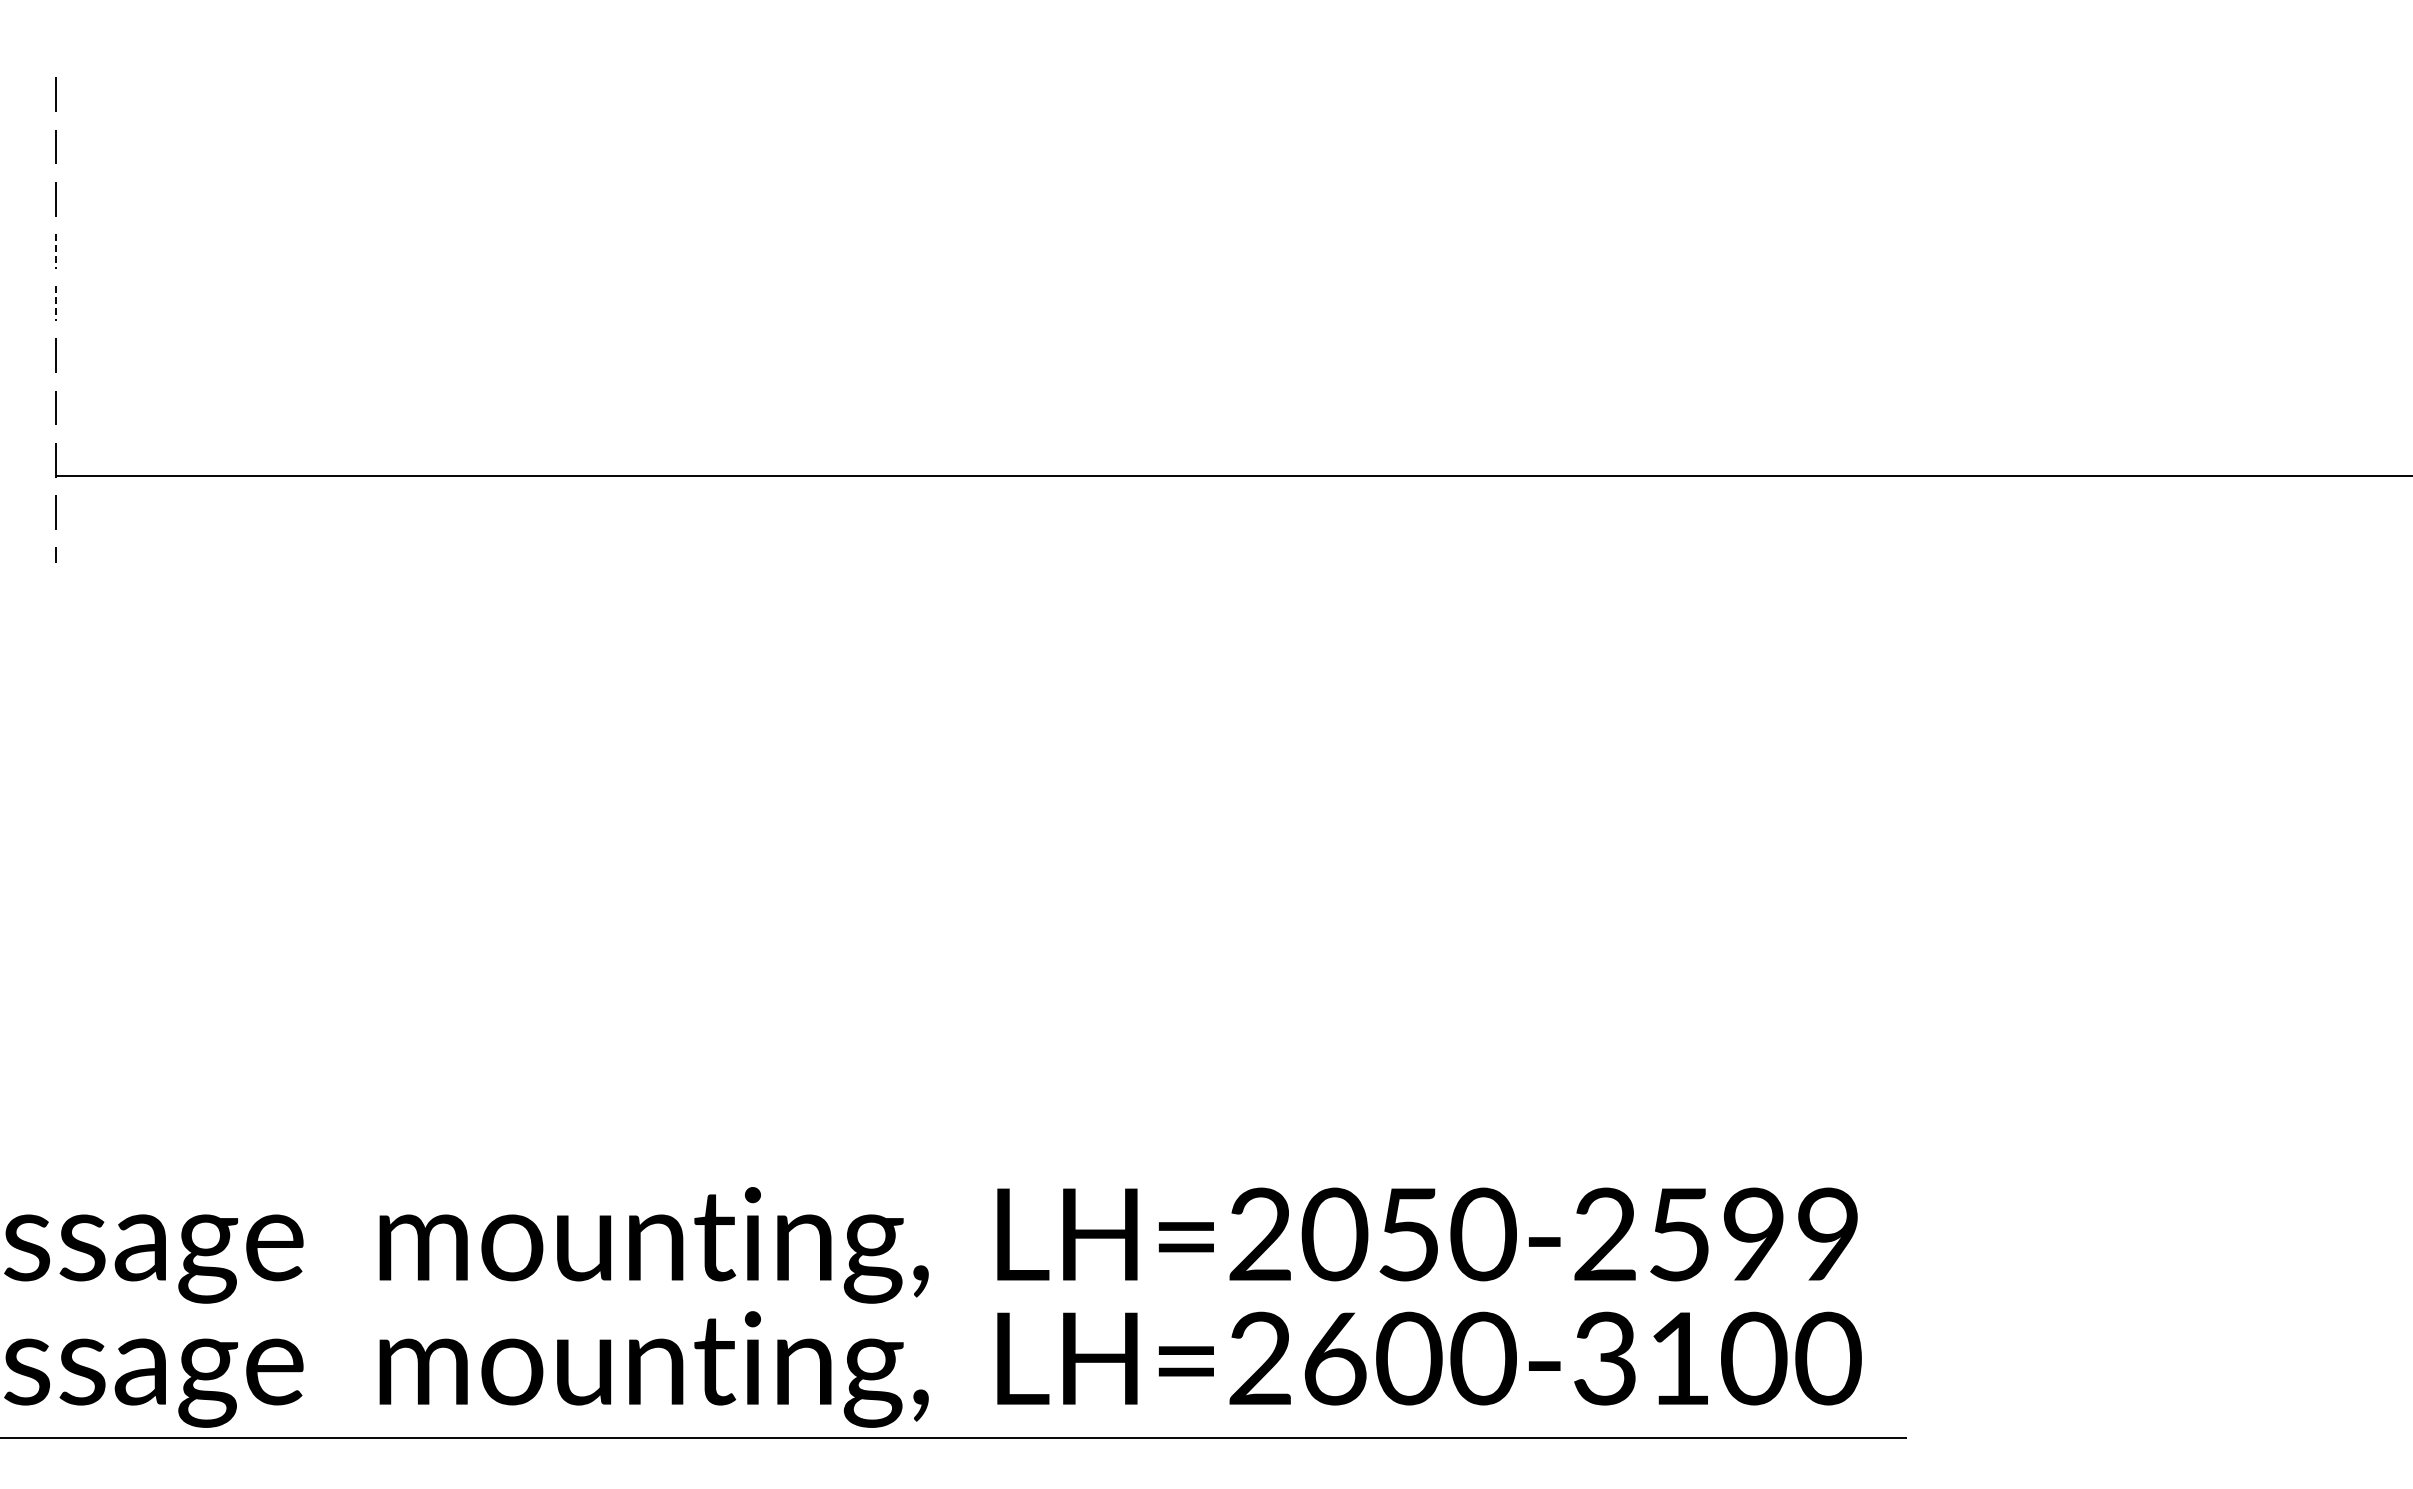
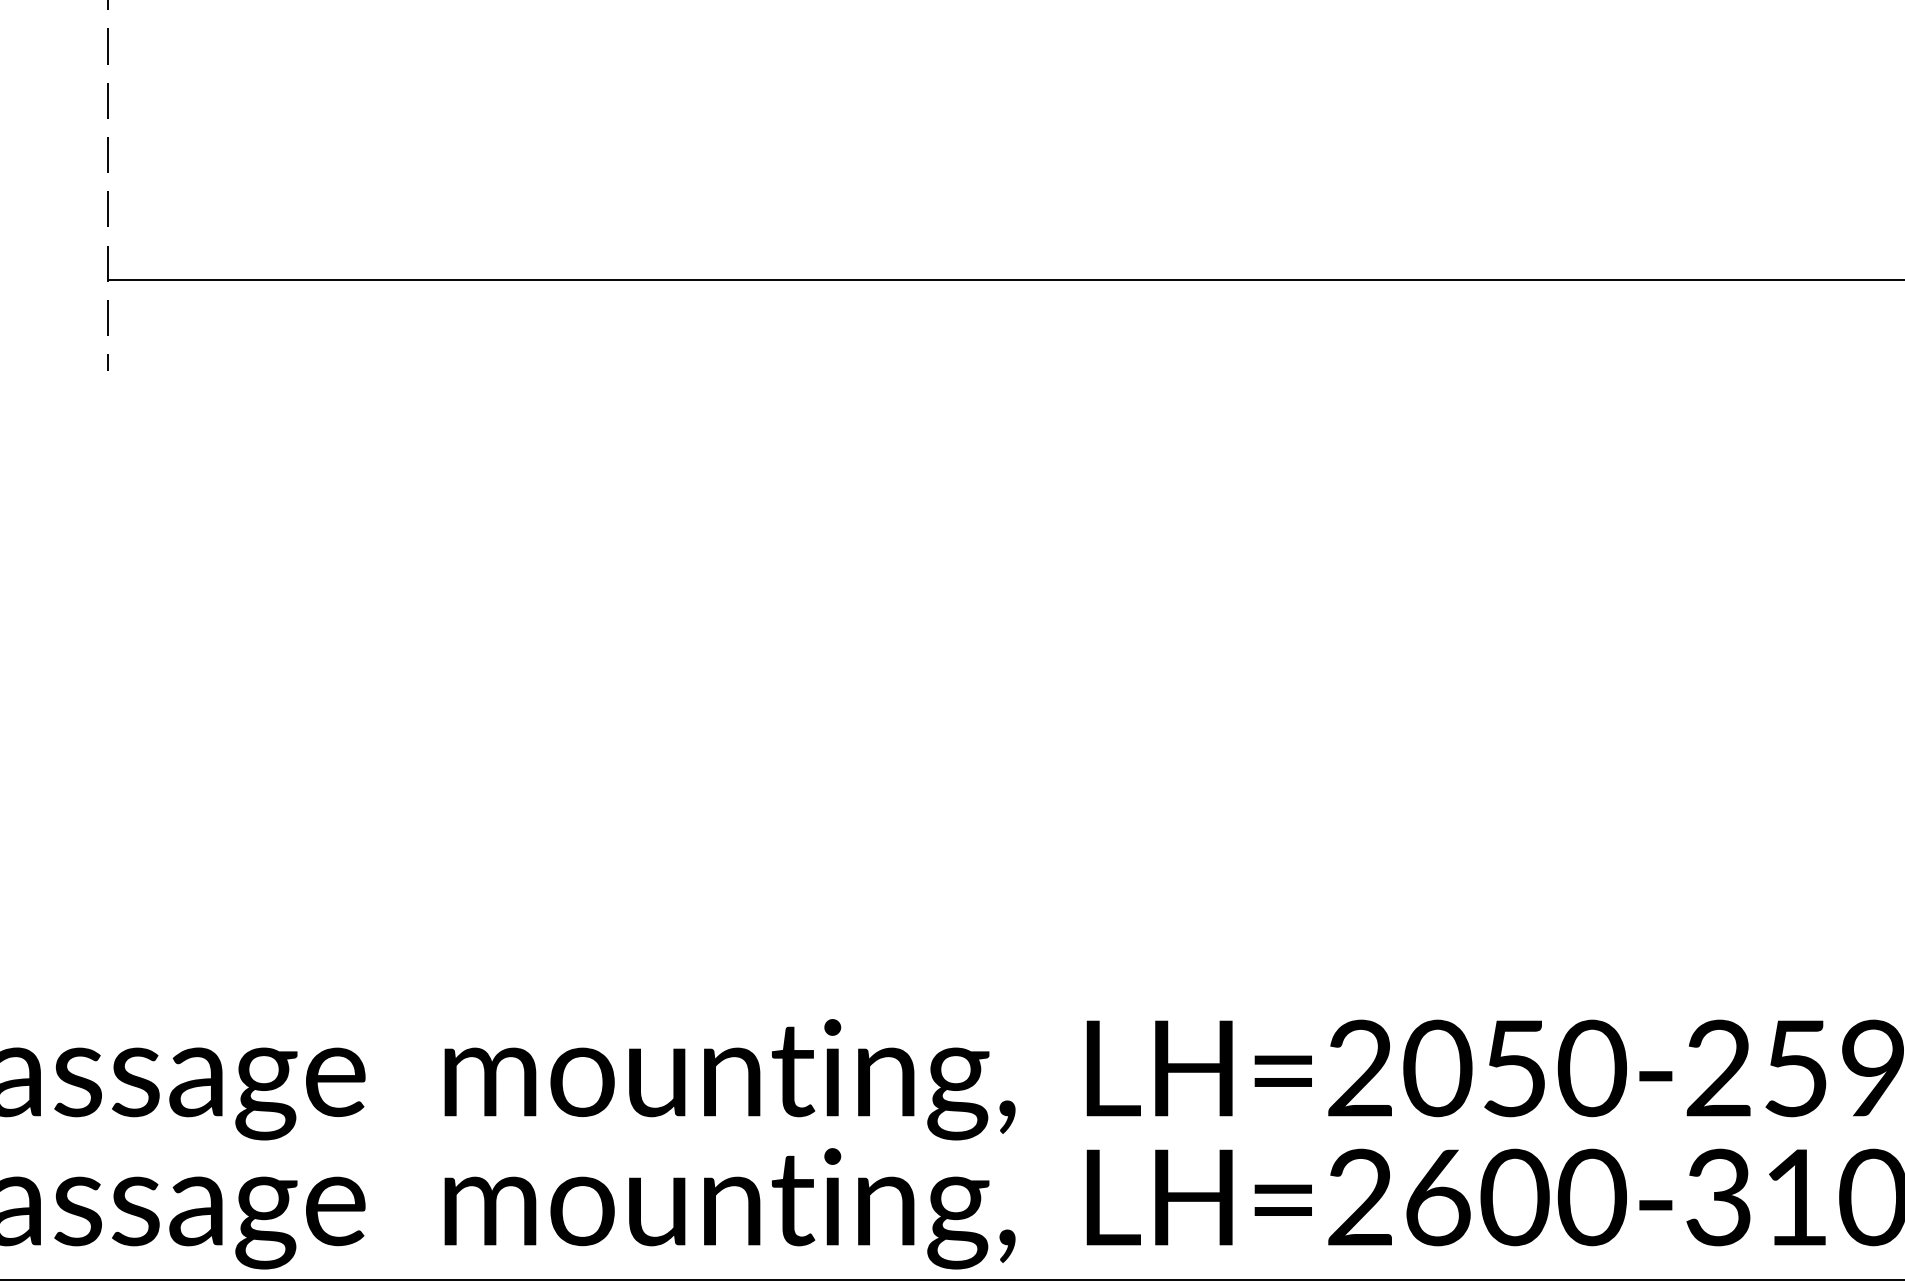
line: (56, 251) -> (108, 46), dashed -> solid
line: (56, 304) -> (108, 101), dashed -> solid

